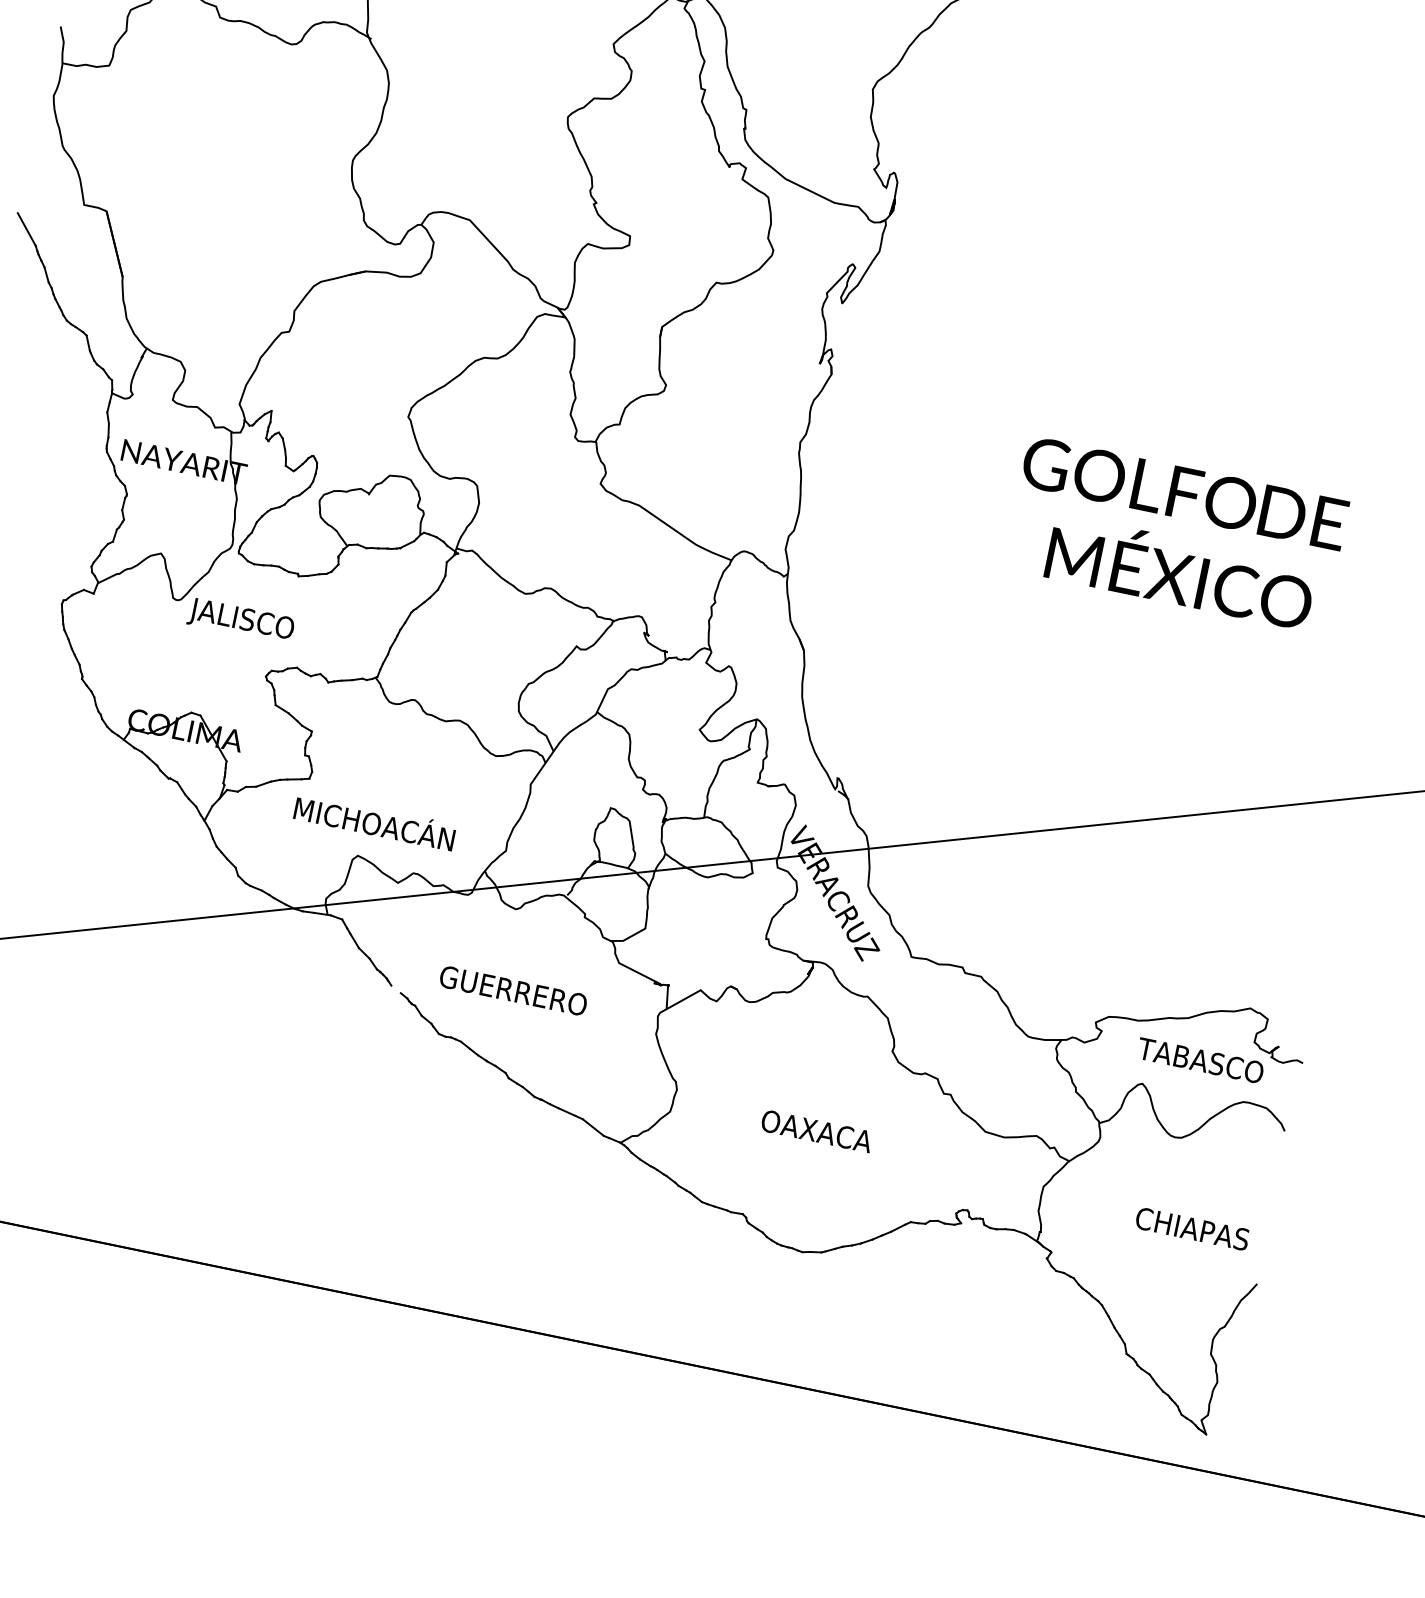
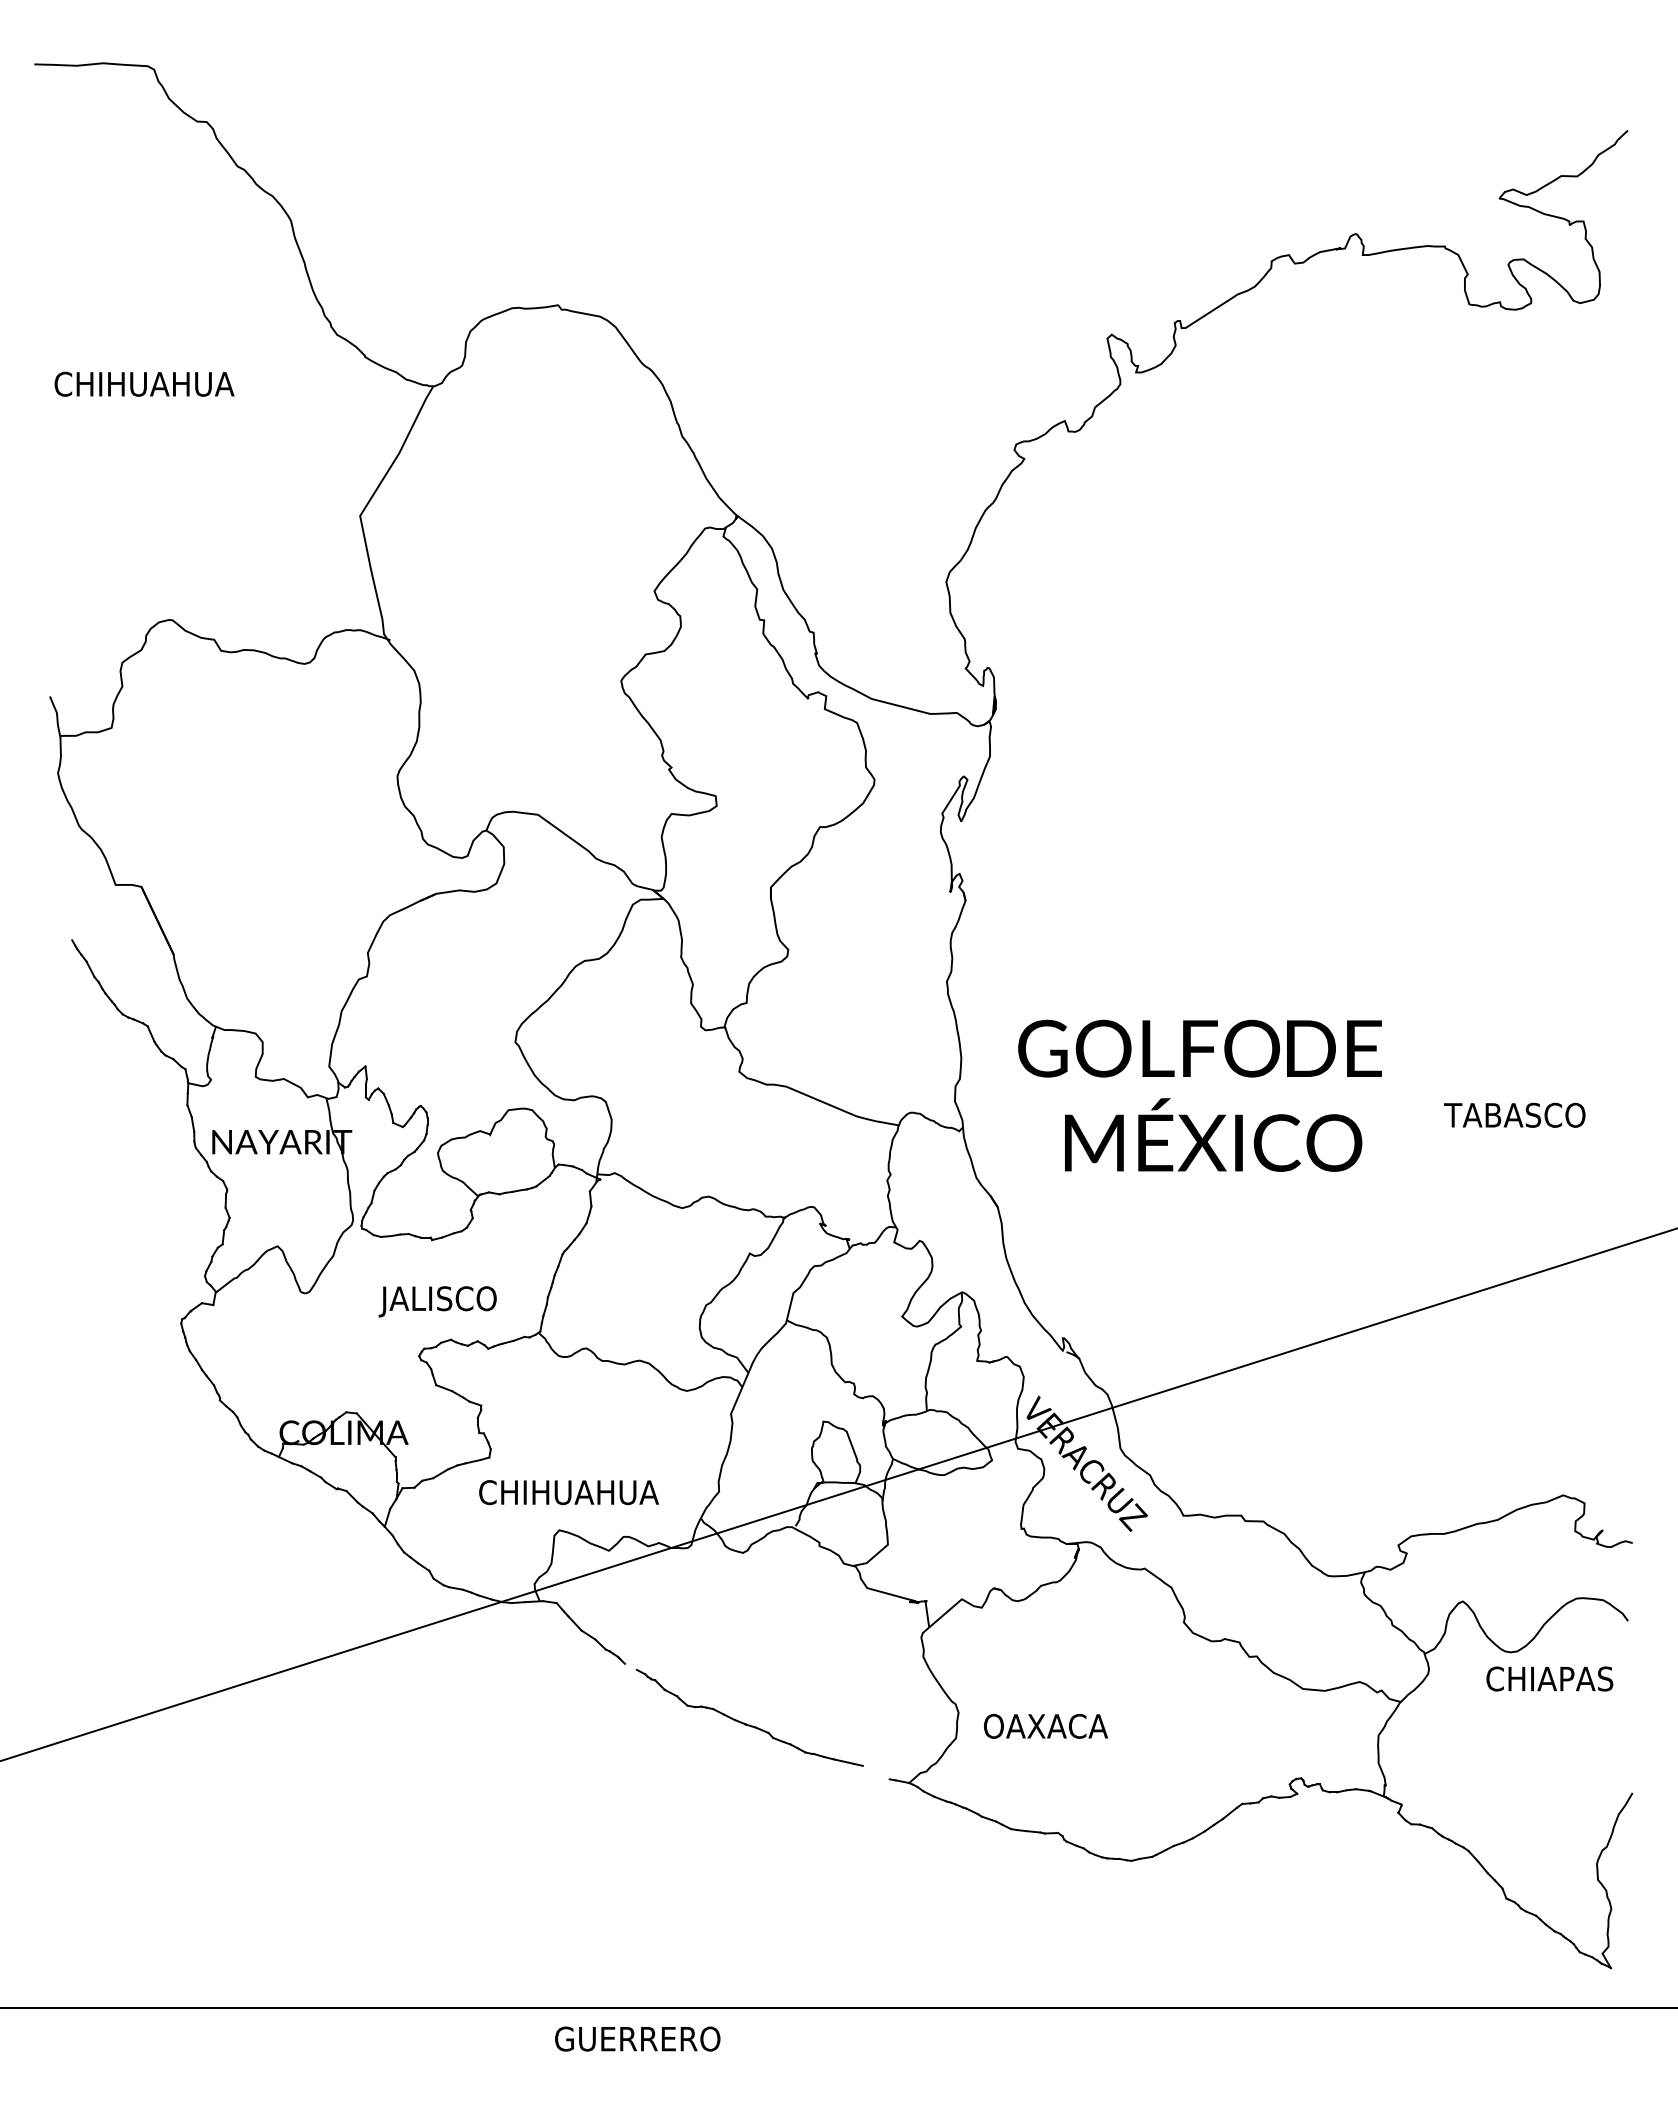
line: (26, 229) -> (58, 924), removed
text: (1175, 534) -> (1199, 1095), moved
text: (240, 620) -> (437, 1301), moved
text: (374, 821) -> (569, 1489), MICHOACÁN -> CHIHUAHUA
text: (513, 990) -> (637, 2038), moved
text: (1200, 1059) -> (1514, 1114), moved
line: (592, 1127) -> (875, 1772), removed
text: (816, 1130) -> (1045, 1725), moved
text: (1192, 1228) -> (1549, 1678), moved

